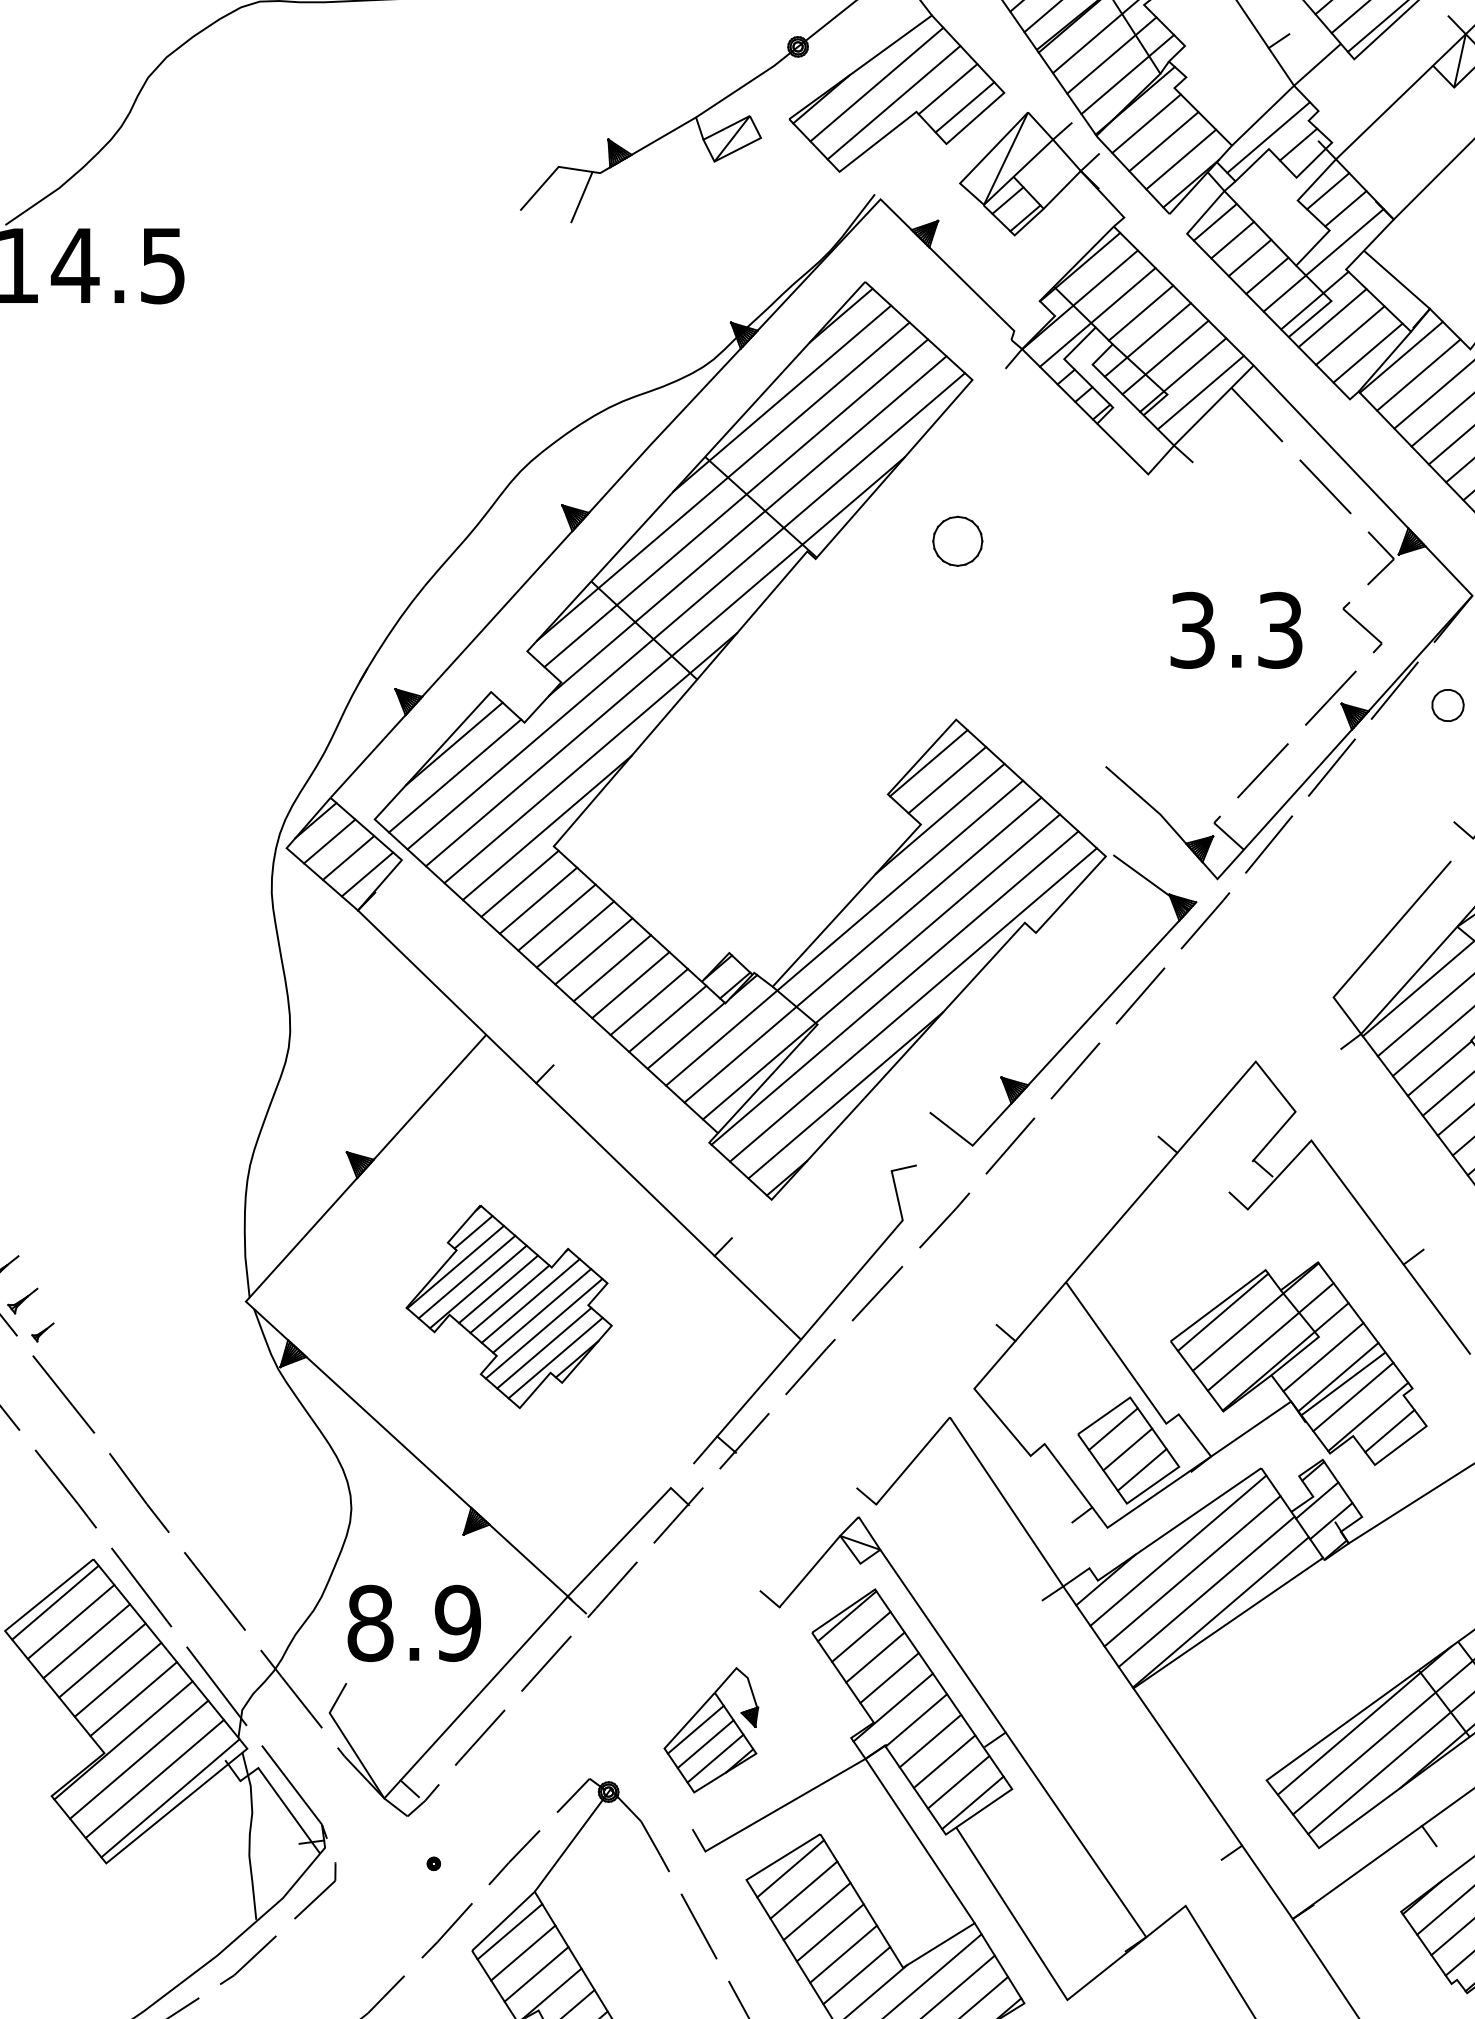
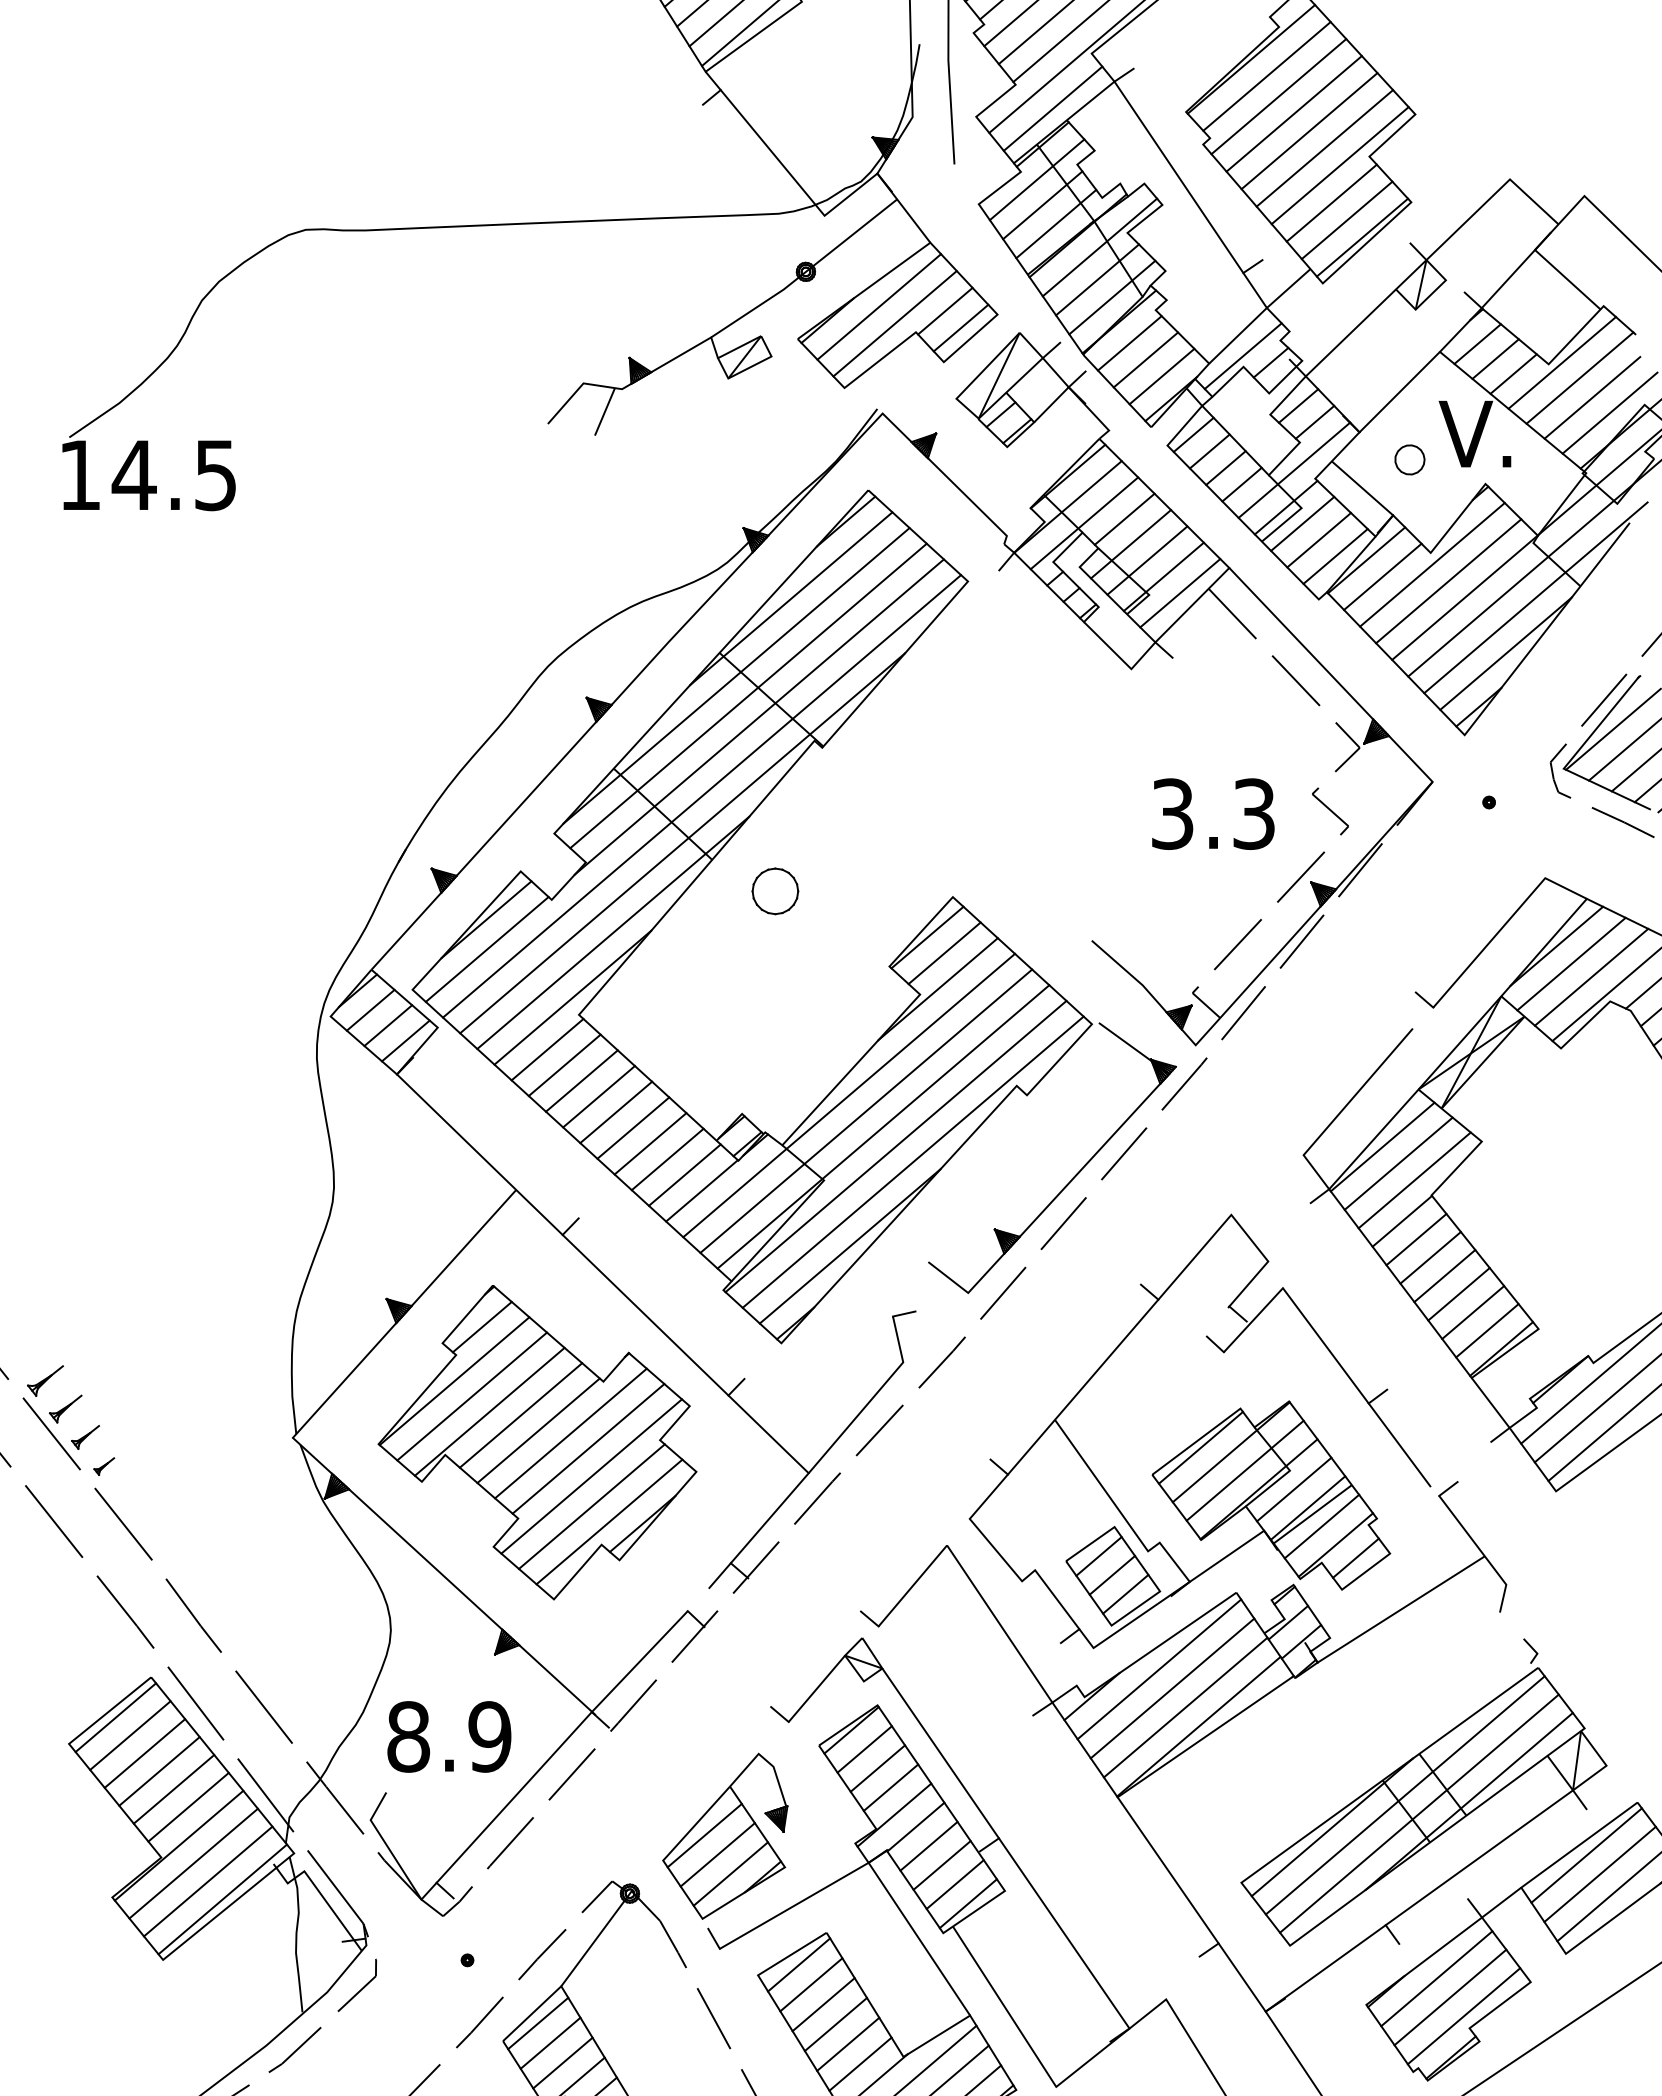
part: (957, 541) -> (775, 891), moved
part: (1447, 705) -> (1409, 459), moved
part: (509, 1306) -> (537, 1442), size x1.67
part: (711, 1729) -> (725, 1835), size x1.43

